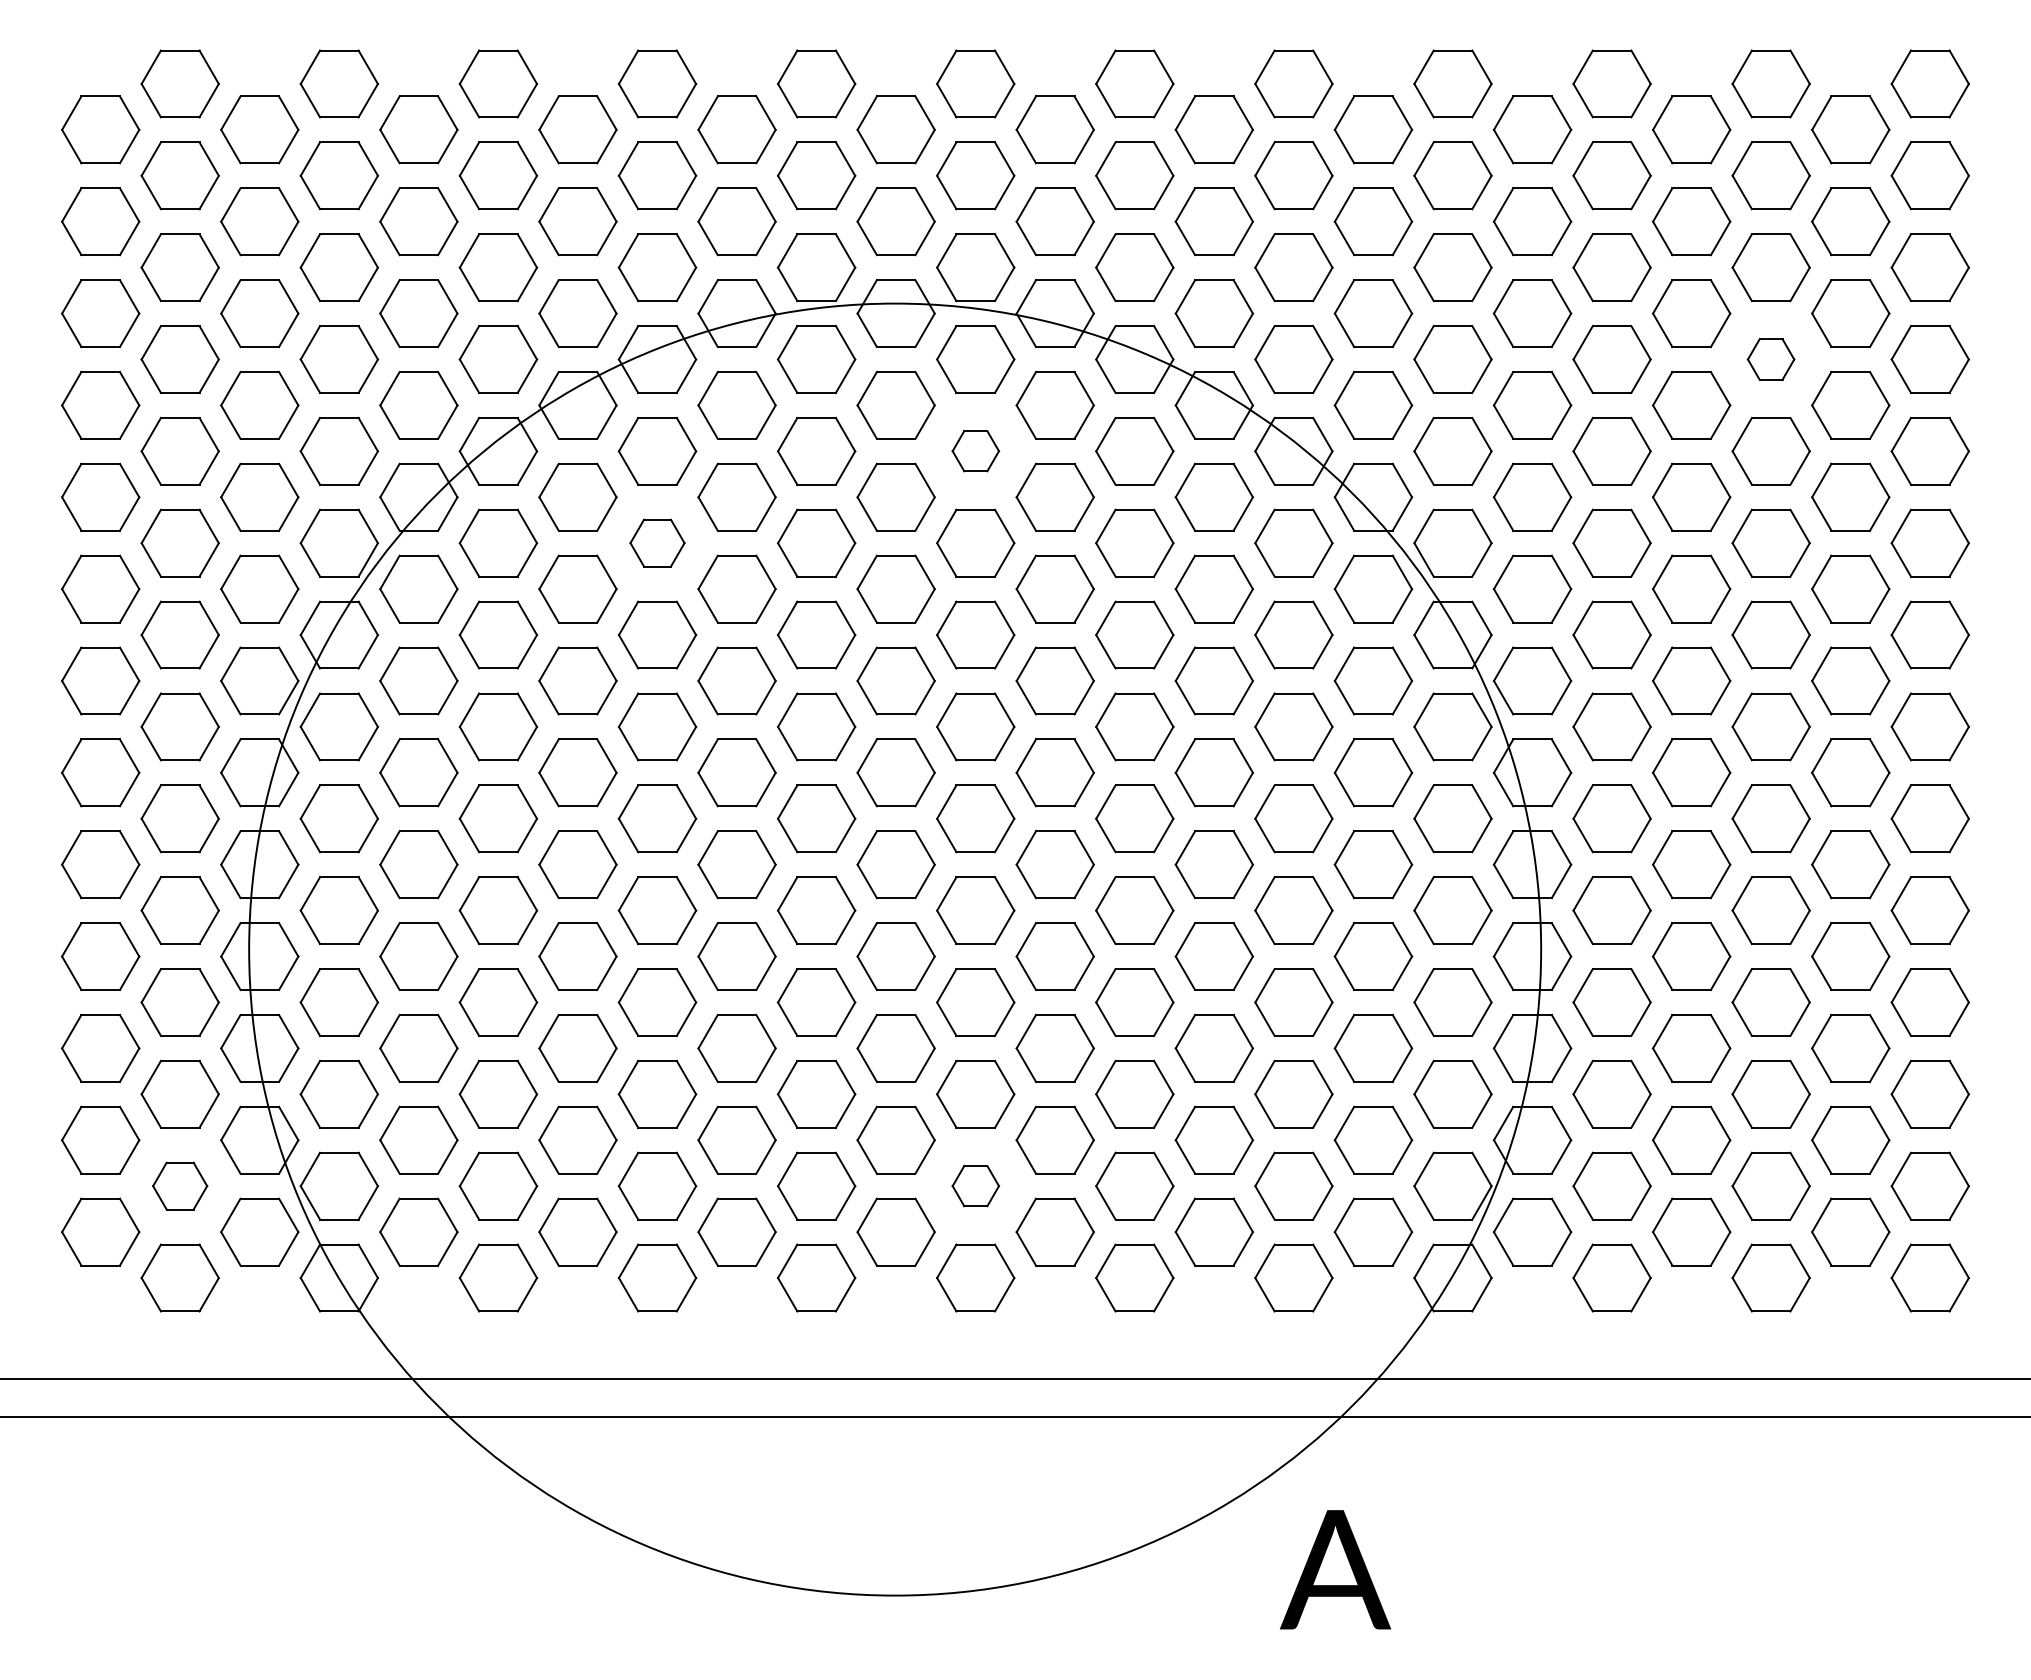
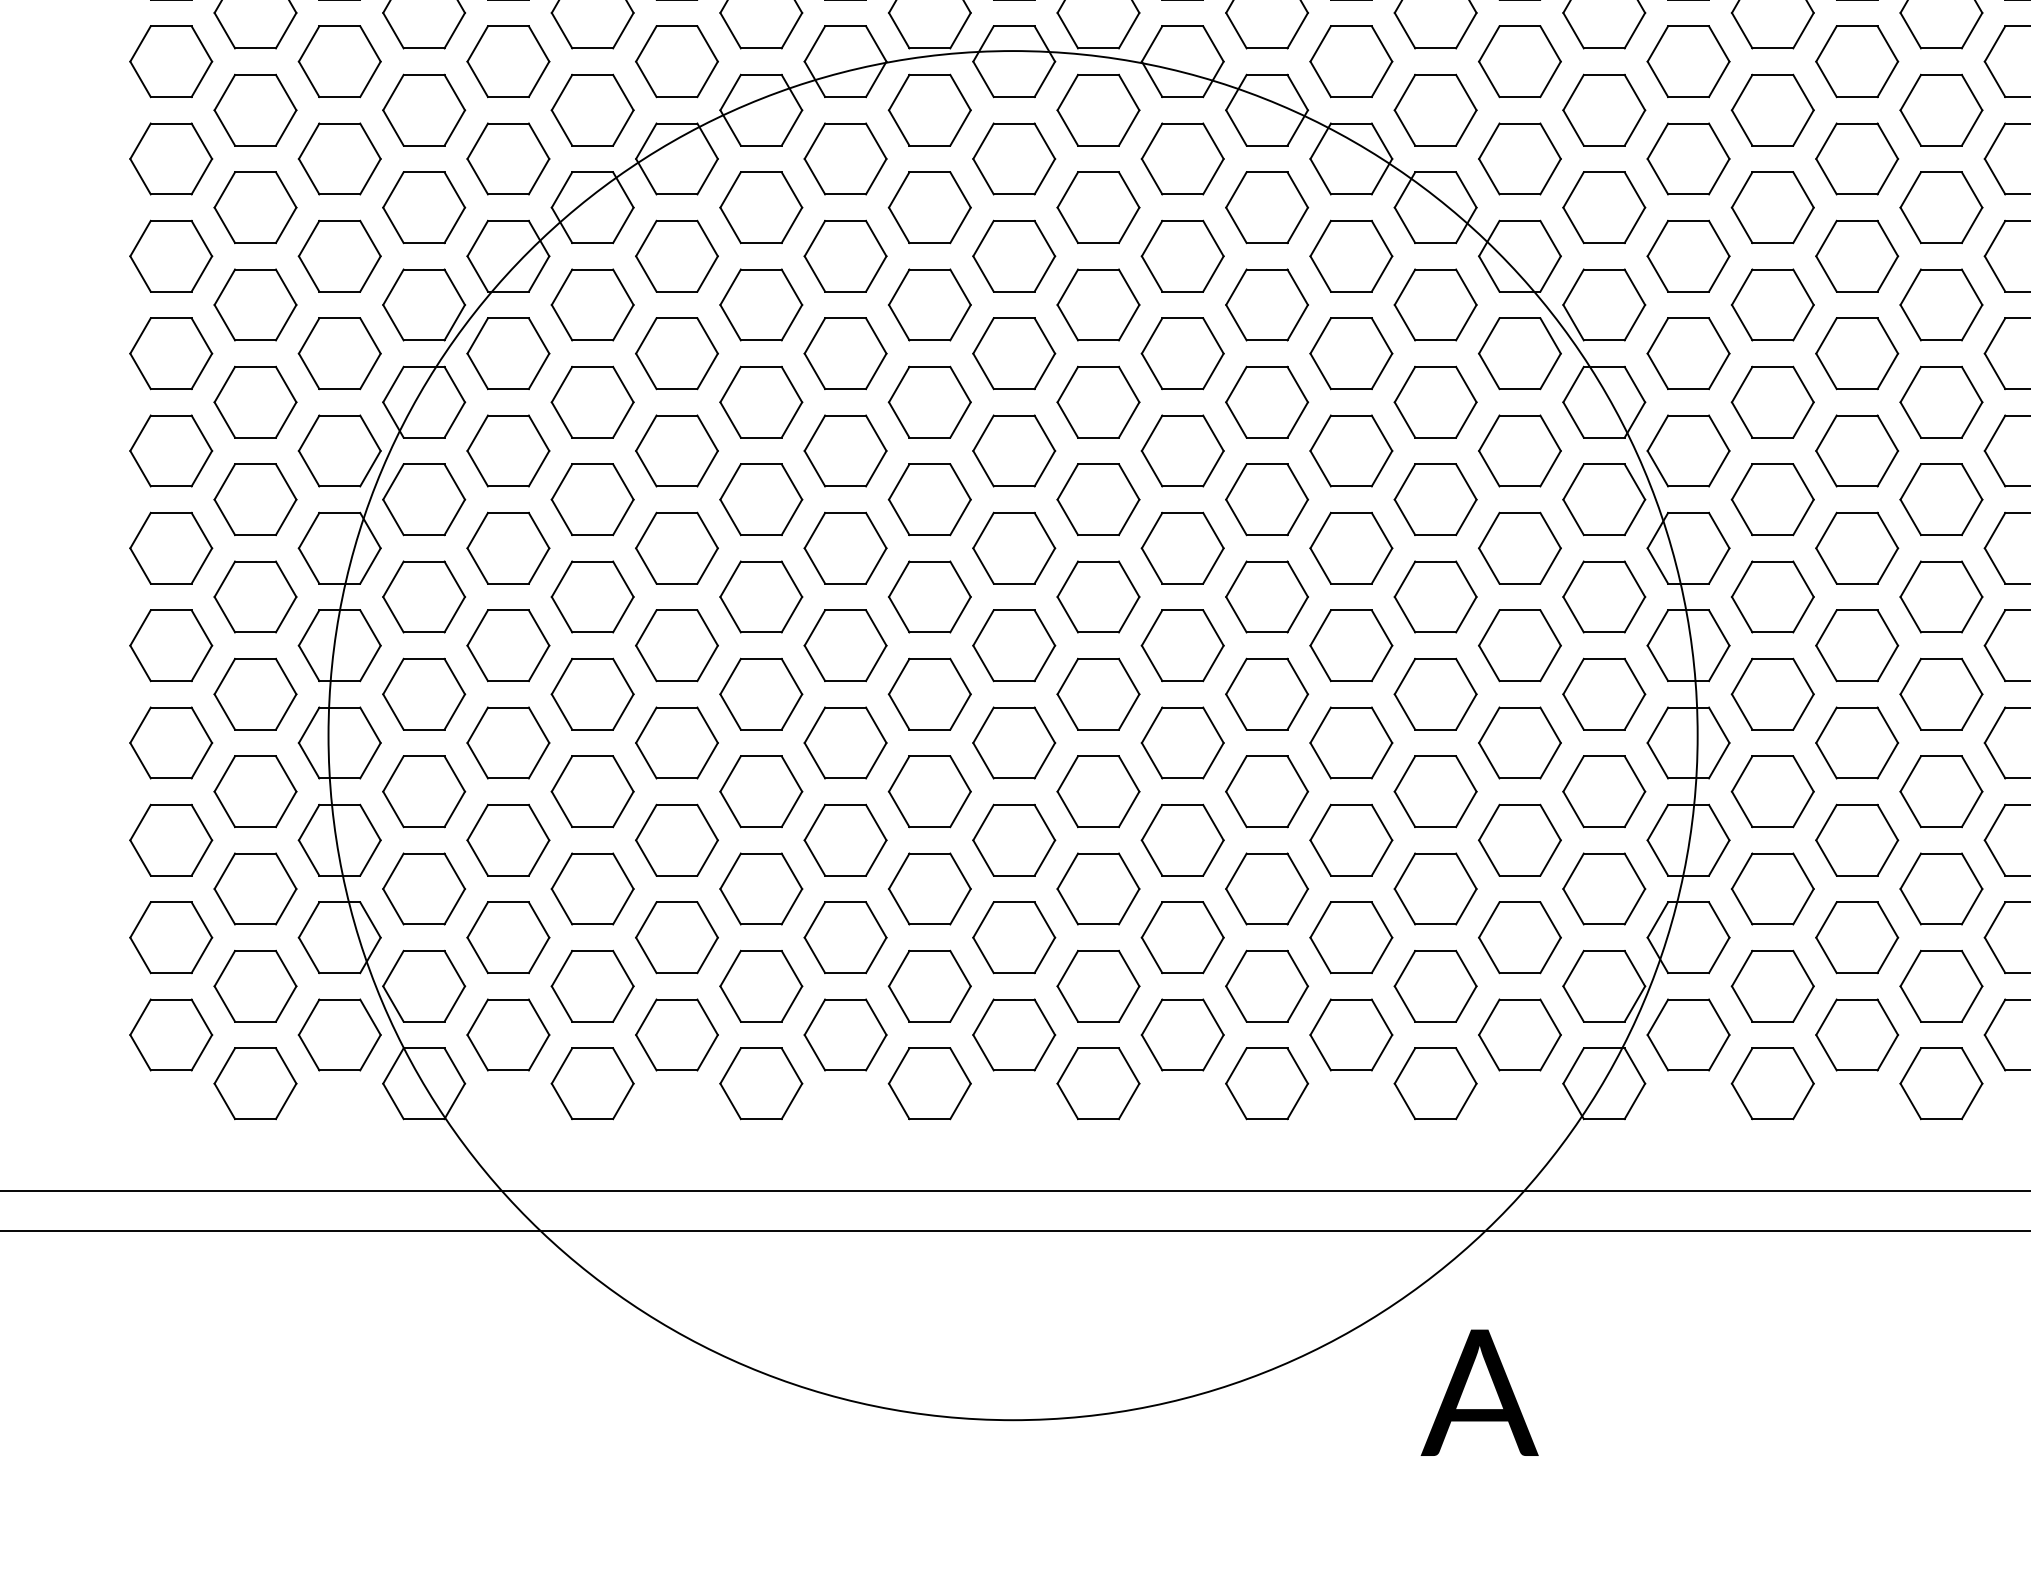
part: (1770, 359) -> (1940, 110), size x1.67
part: (975, 450) -> (1098, 206), size x1.67
part: (657, 542) -> (761, 304), size x1.43
part: (179, 1185) -> (254, 985), size x1.43
part: (975, 1185) -> (1098, 985), size x1.67

